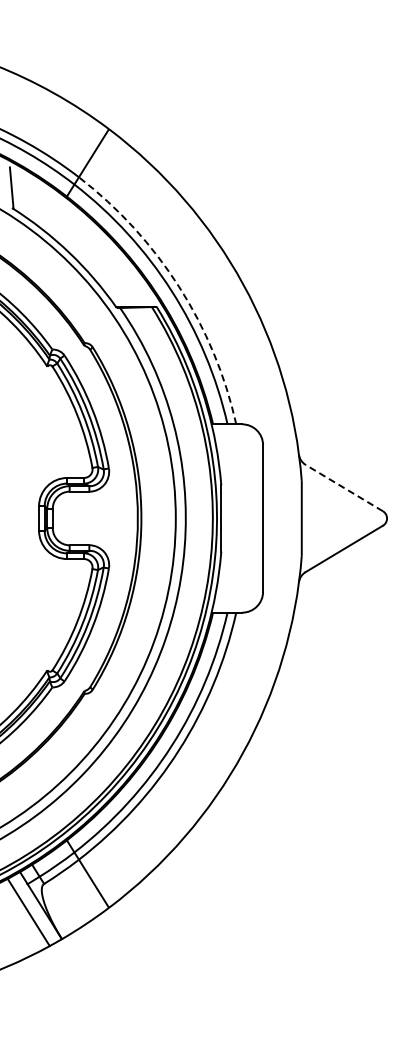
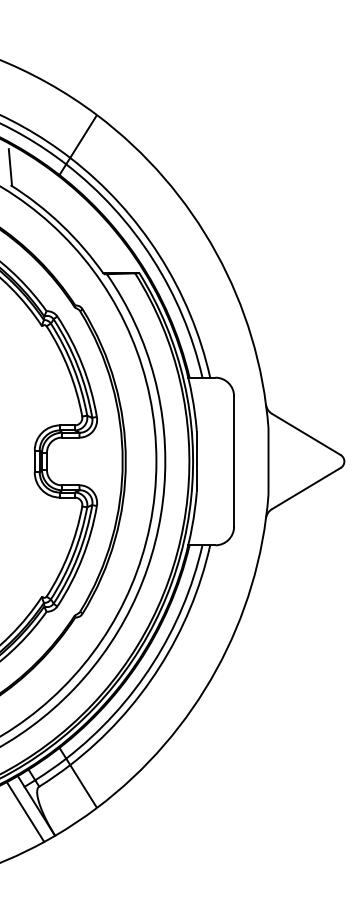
arc: (179, 287) -> (159, 255), dashed -> solid
line: (343, 487) -> (305, 433), dashed -> solid

